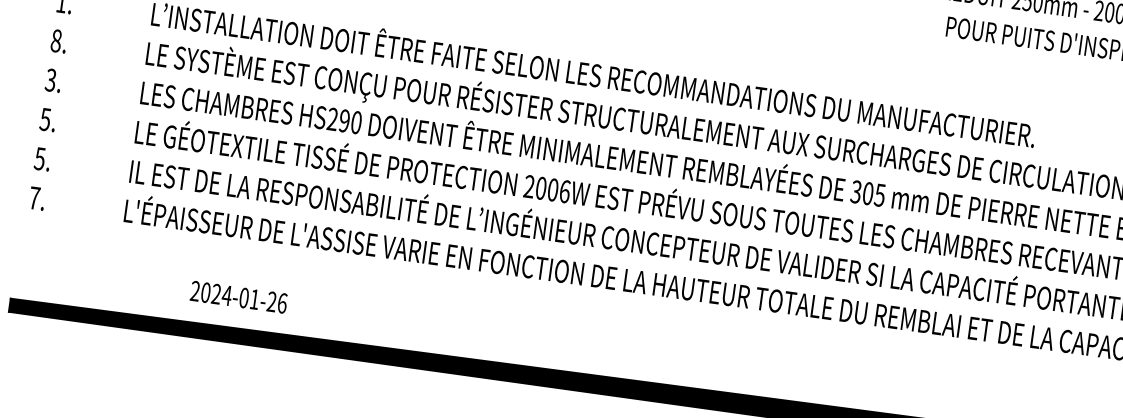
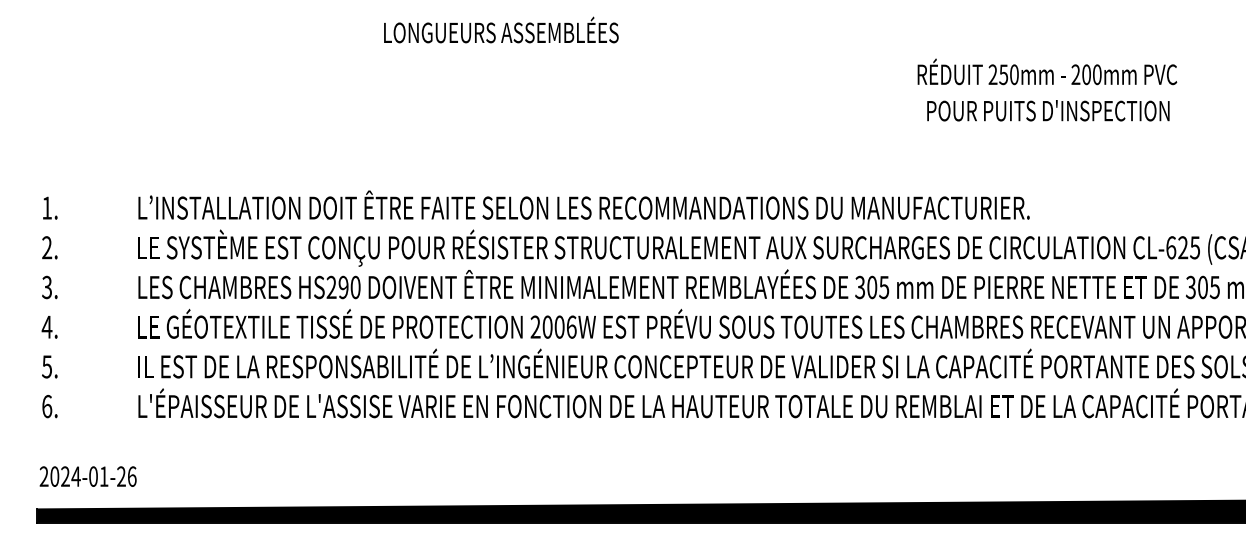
text: (56, 40) -> (47, 247), 8. -> 2.
text: (44, 118) -> (46, 326), 5. -> 4.
text: (34, 198) -> (47, 406), 7. -> 6.
text: (238, 297) -> (87, 476), moved

